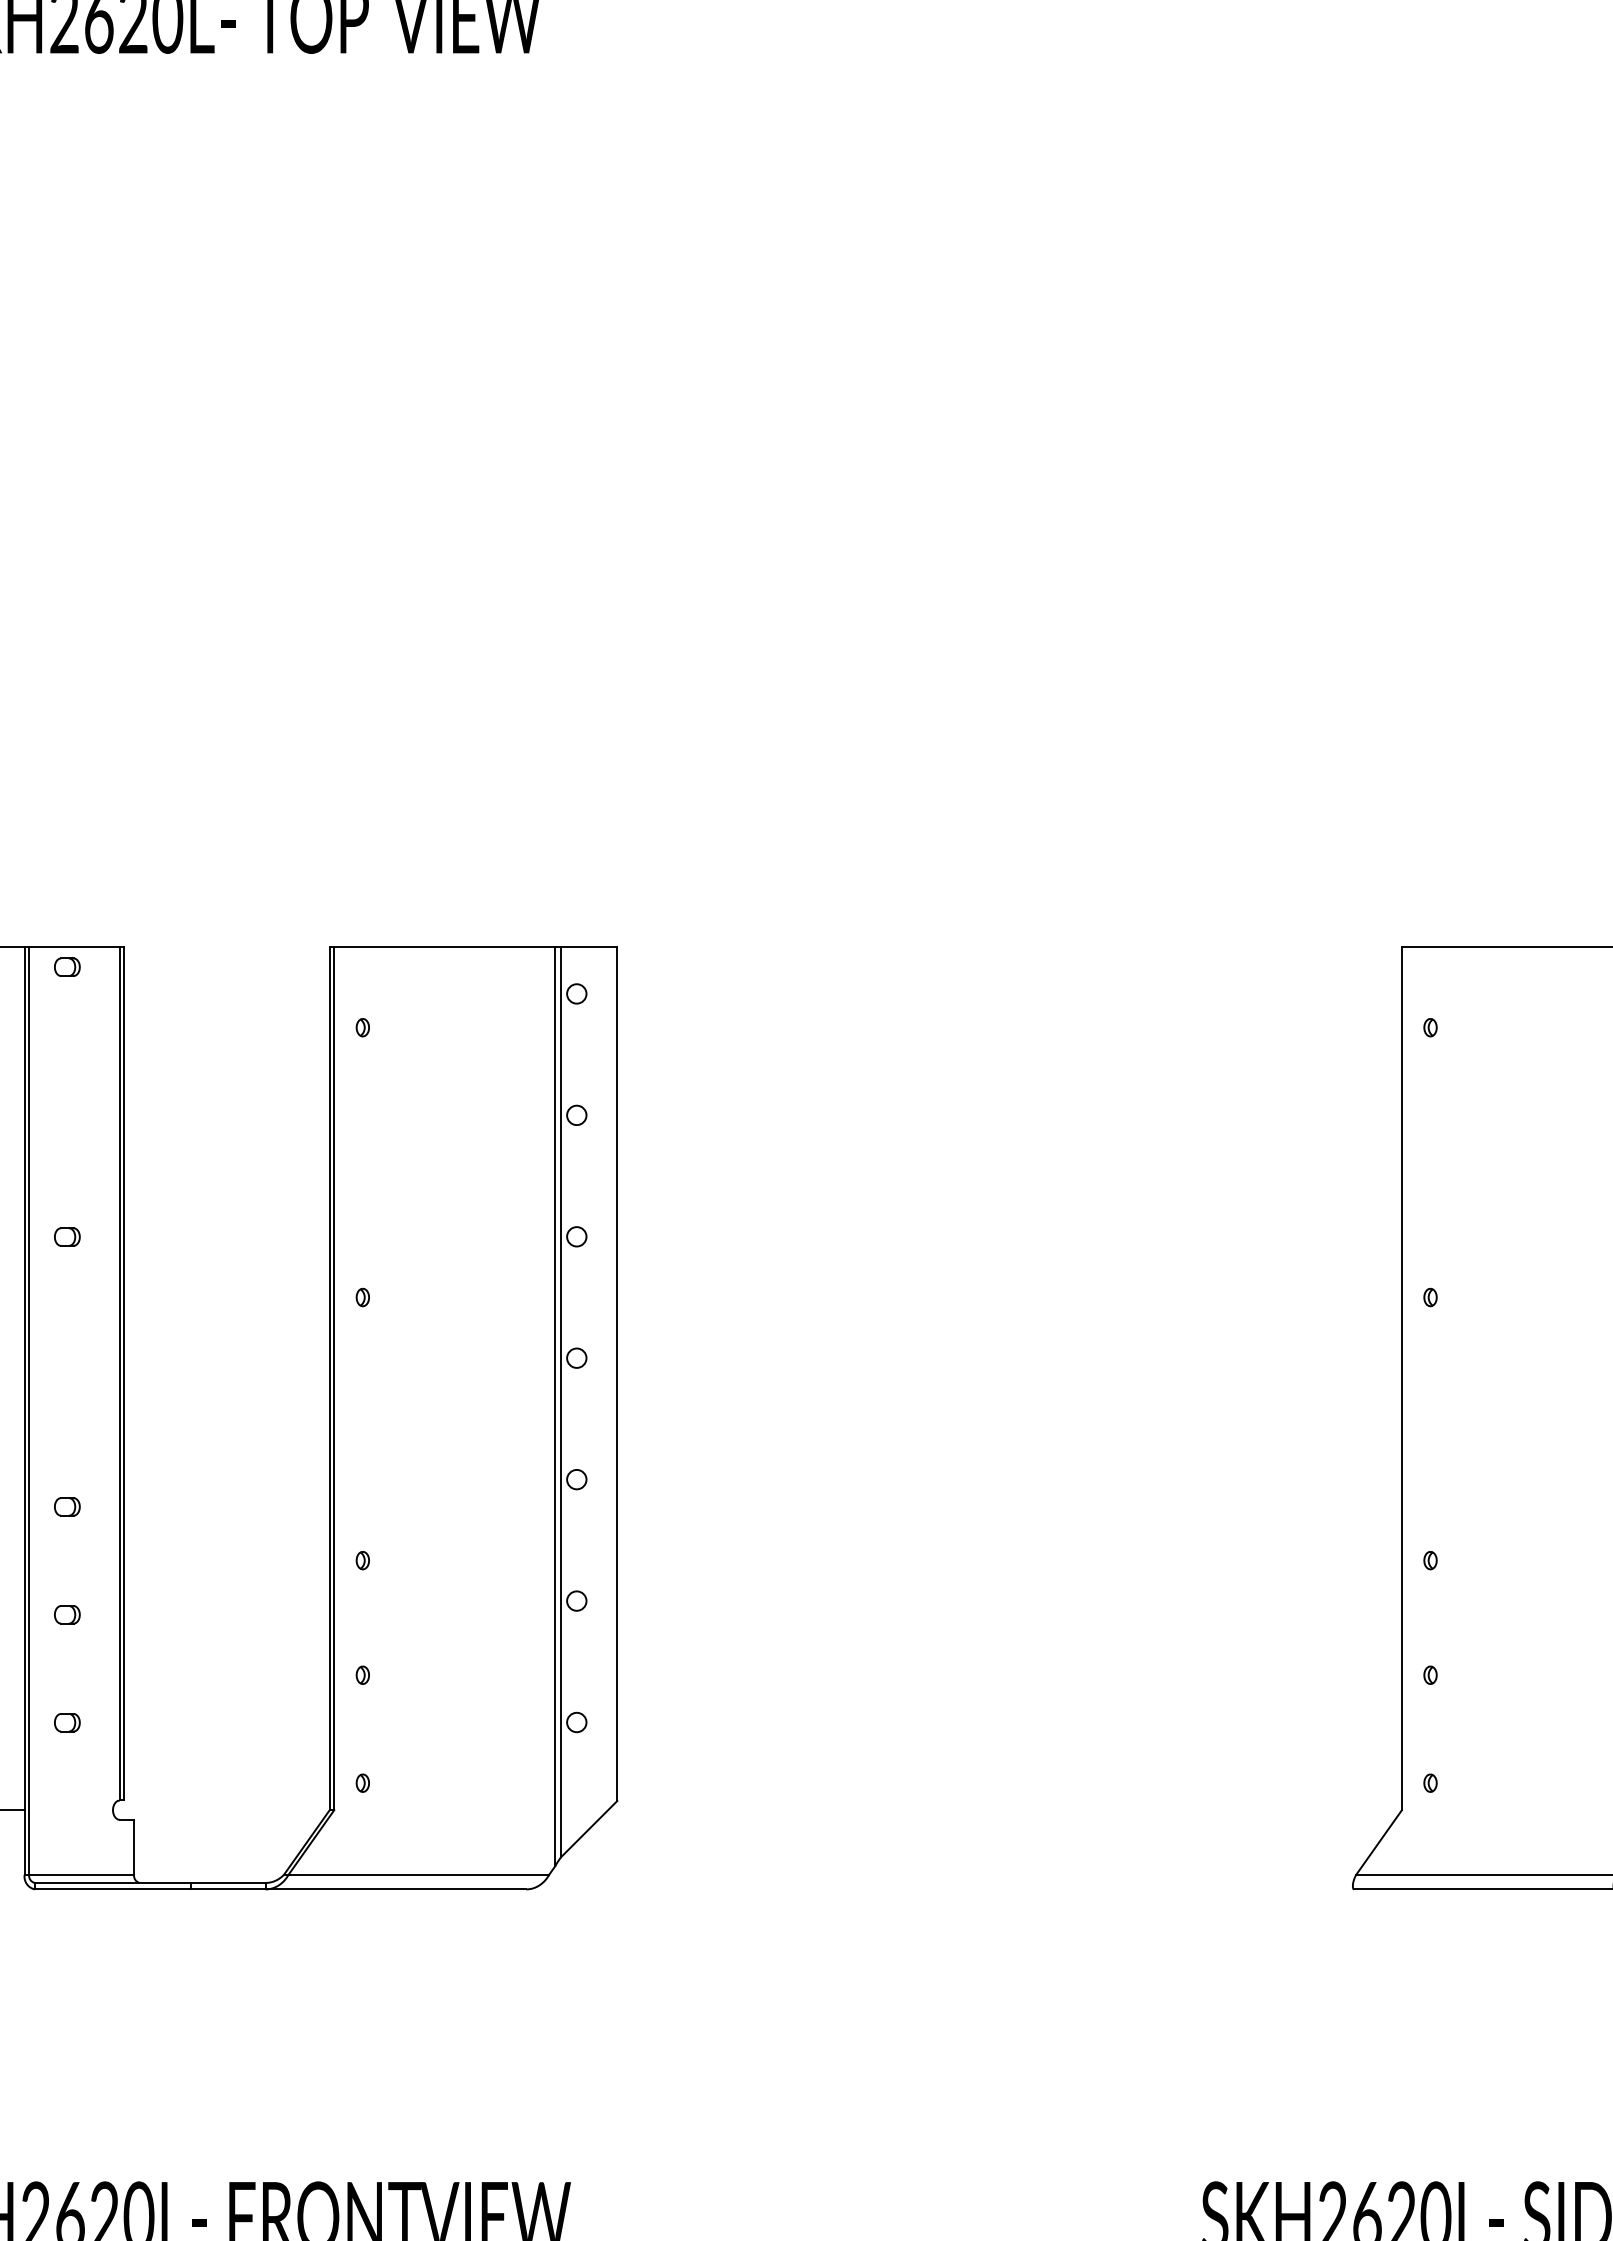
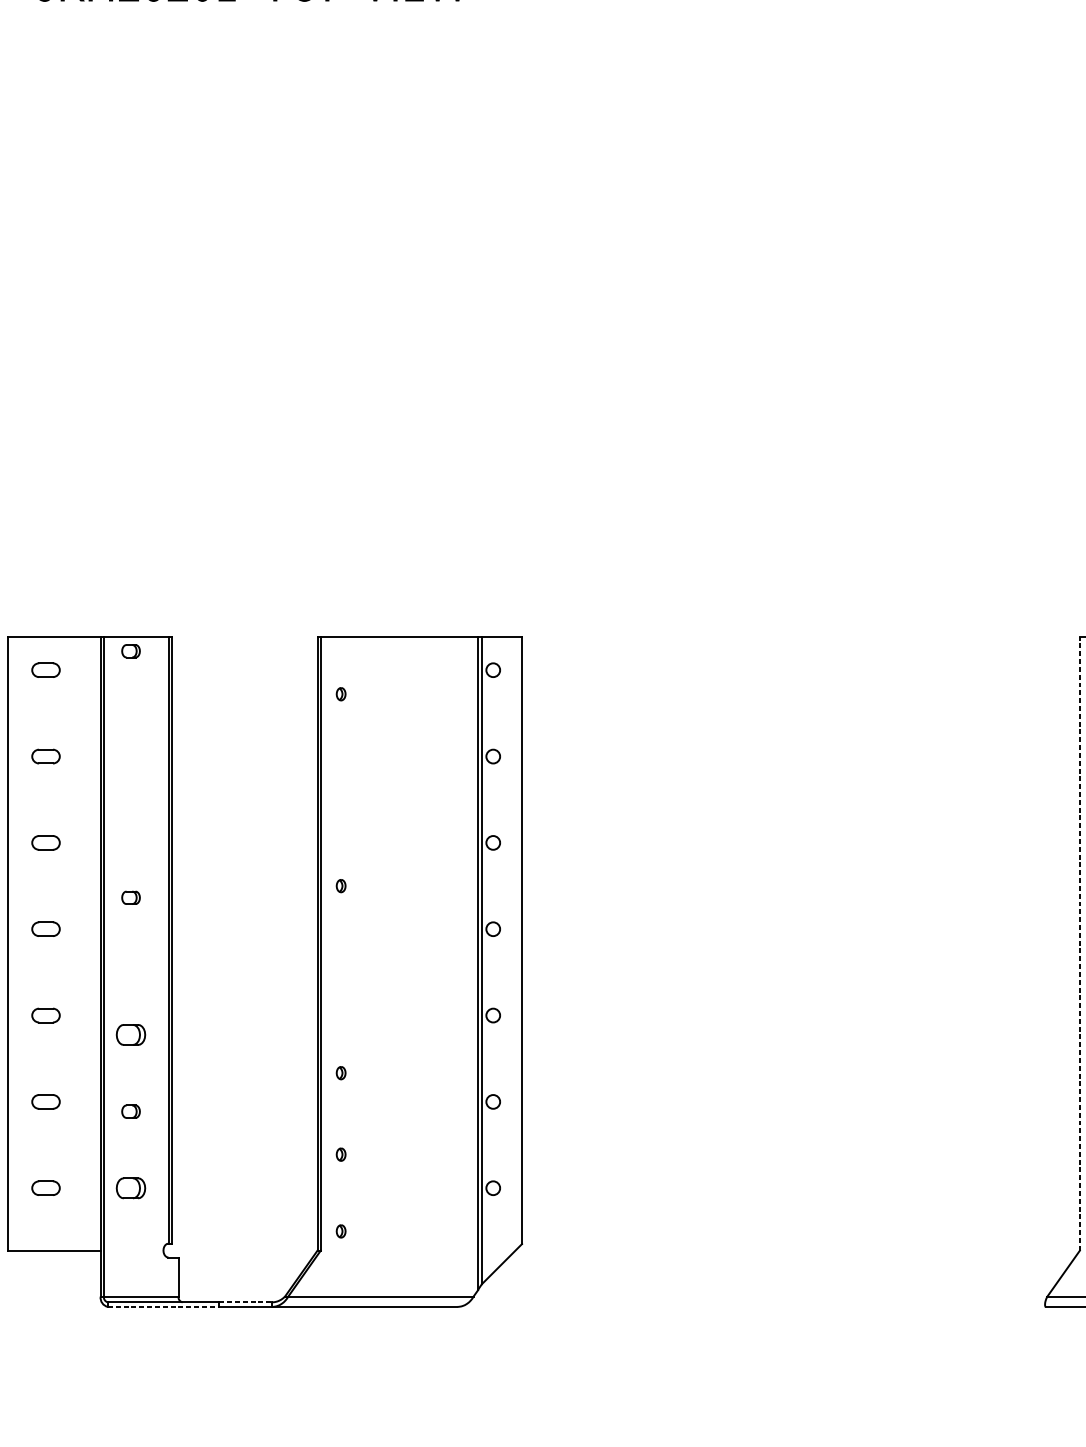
part: (67, 1236) -> (131, 897), moved
line: (1401, 1378) -> (1079, 943), solid -> dashed
part: (67, 1506) -> (131, 1034), size x1.6
part: (67, 1722) -> (131, 1188), size x1.6
line: (229, 1882) -> (246, 1302), solid -> dashed
line: (113, 1889) -> (163, 1306), solid -> dashed

